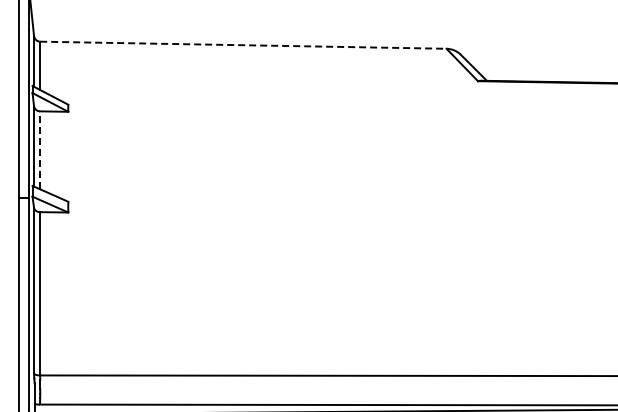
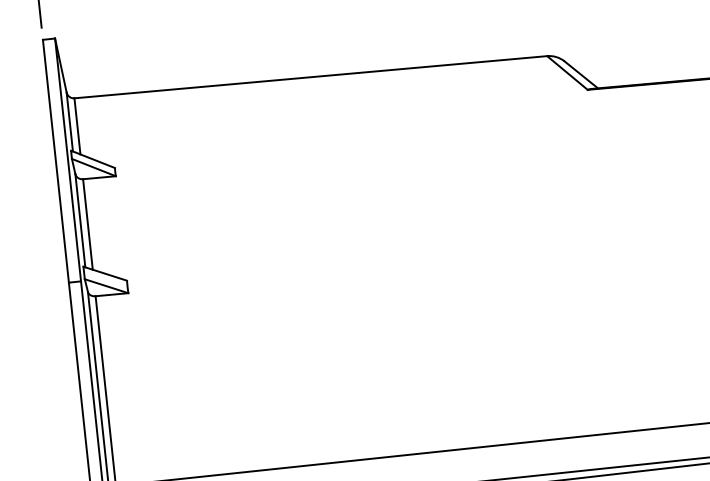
line: (244, 45) -> (312, 77), dashed -> solid
line: (40, 150) -> (88, 224), dashed -> solid

